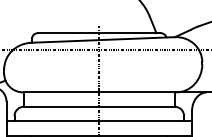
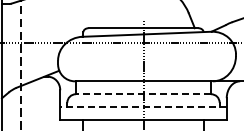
line: (99, 107) -> (143, 94), solid -> dashed
line: (99, 120) -> (143, 106), solid -> dashed

